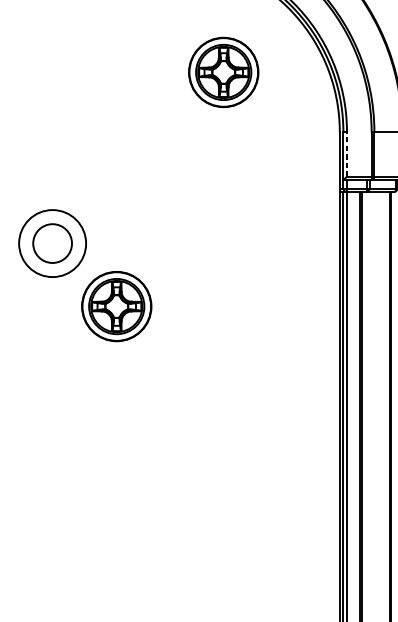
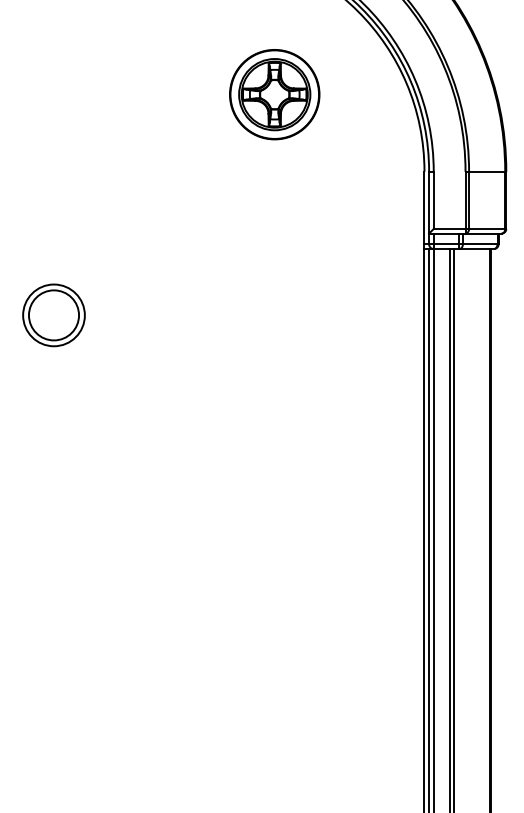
line: (346, 154) -> (433, 200), dashed -> solid
circle: (52, 243) -> (53, 315), size x0.71
part: (116, 306) -> (136, 396), removed

